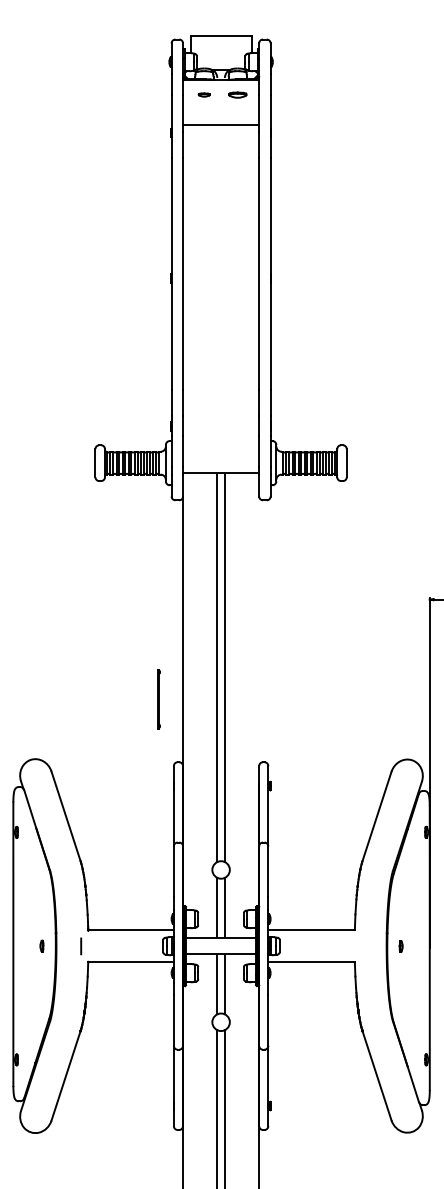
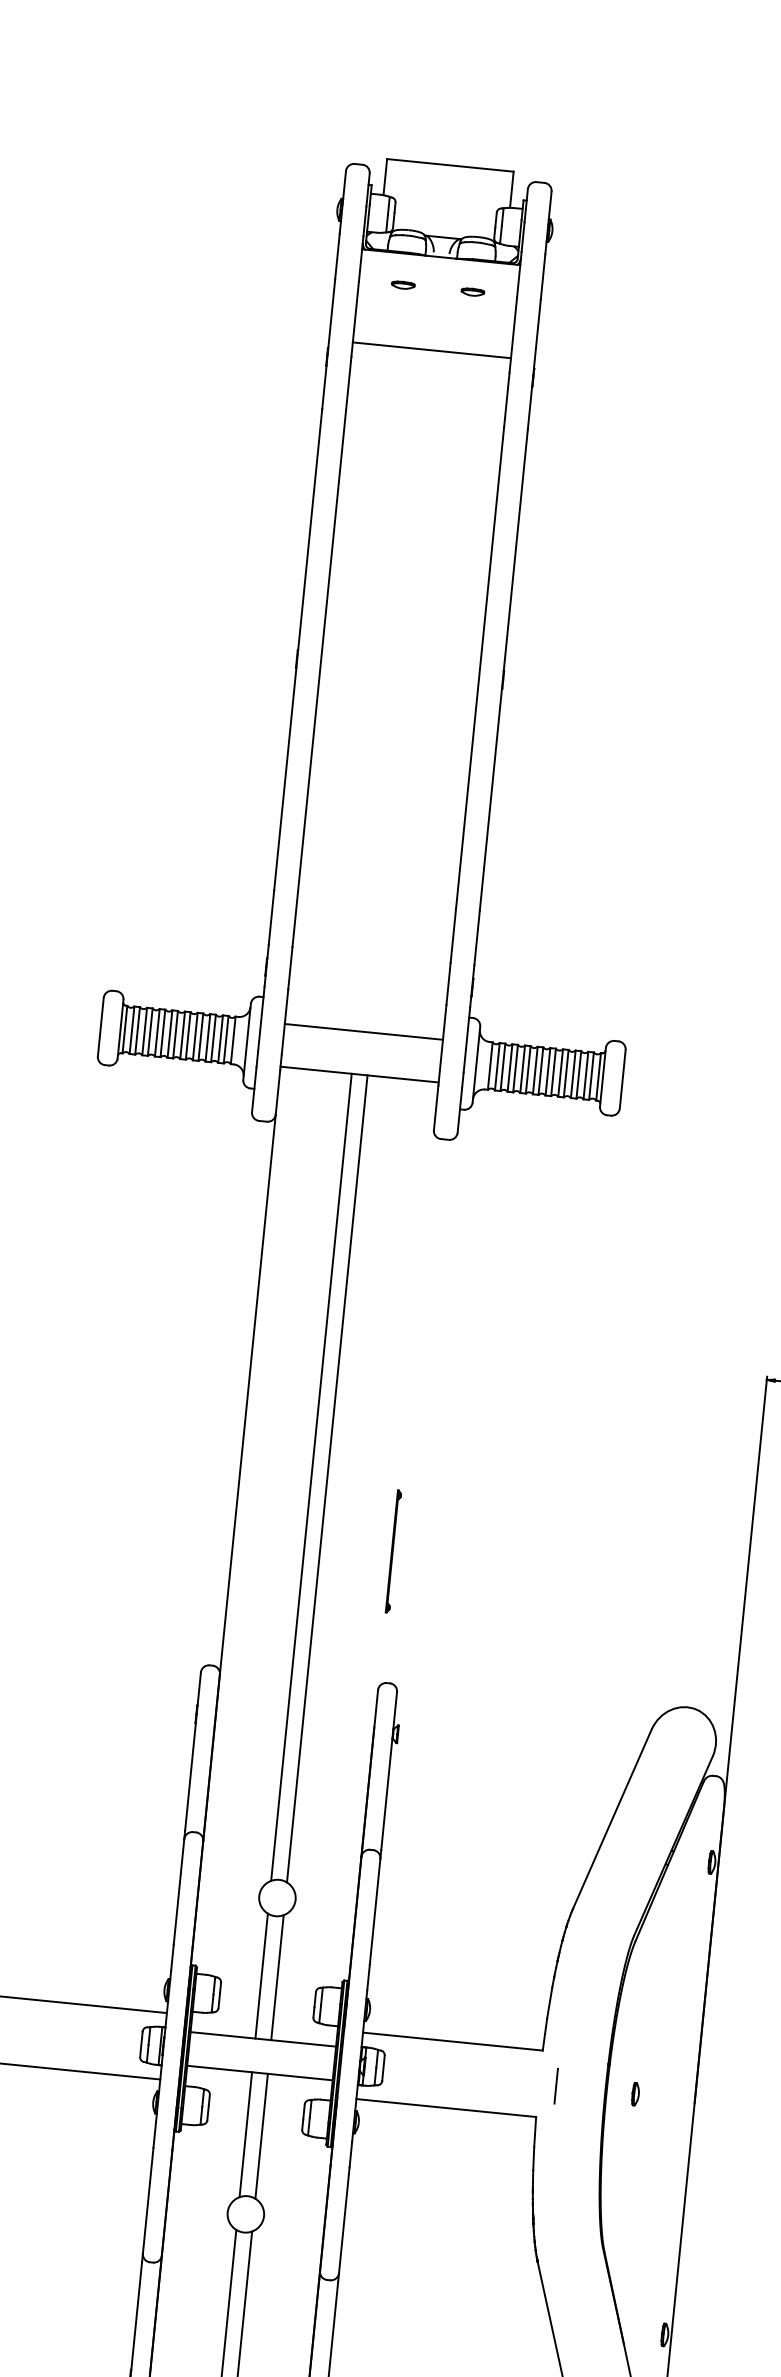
part: (237, 94) -> (472, 290), size x0.62
line: (221, 452) -> (364, 1031), added
line: (158, 699) -> (392, 1551), moved
line: (362, 946) -> (555, 2086), added

